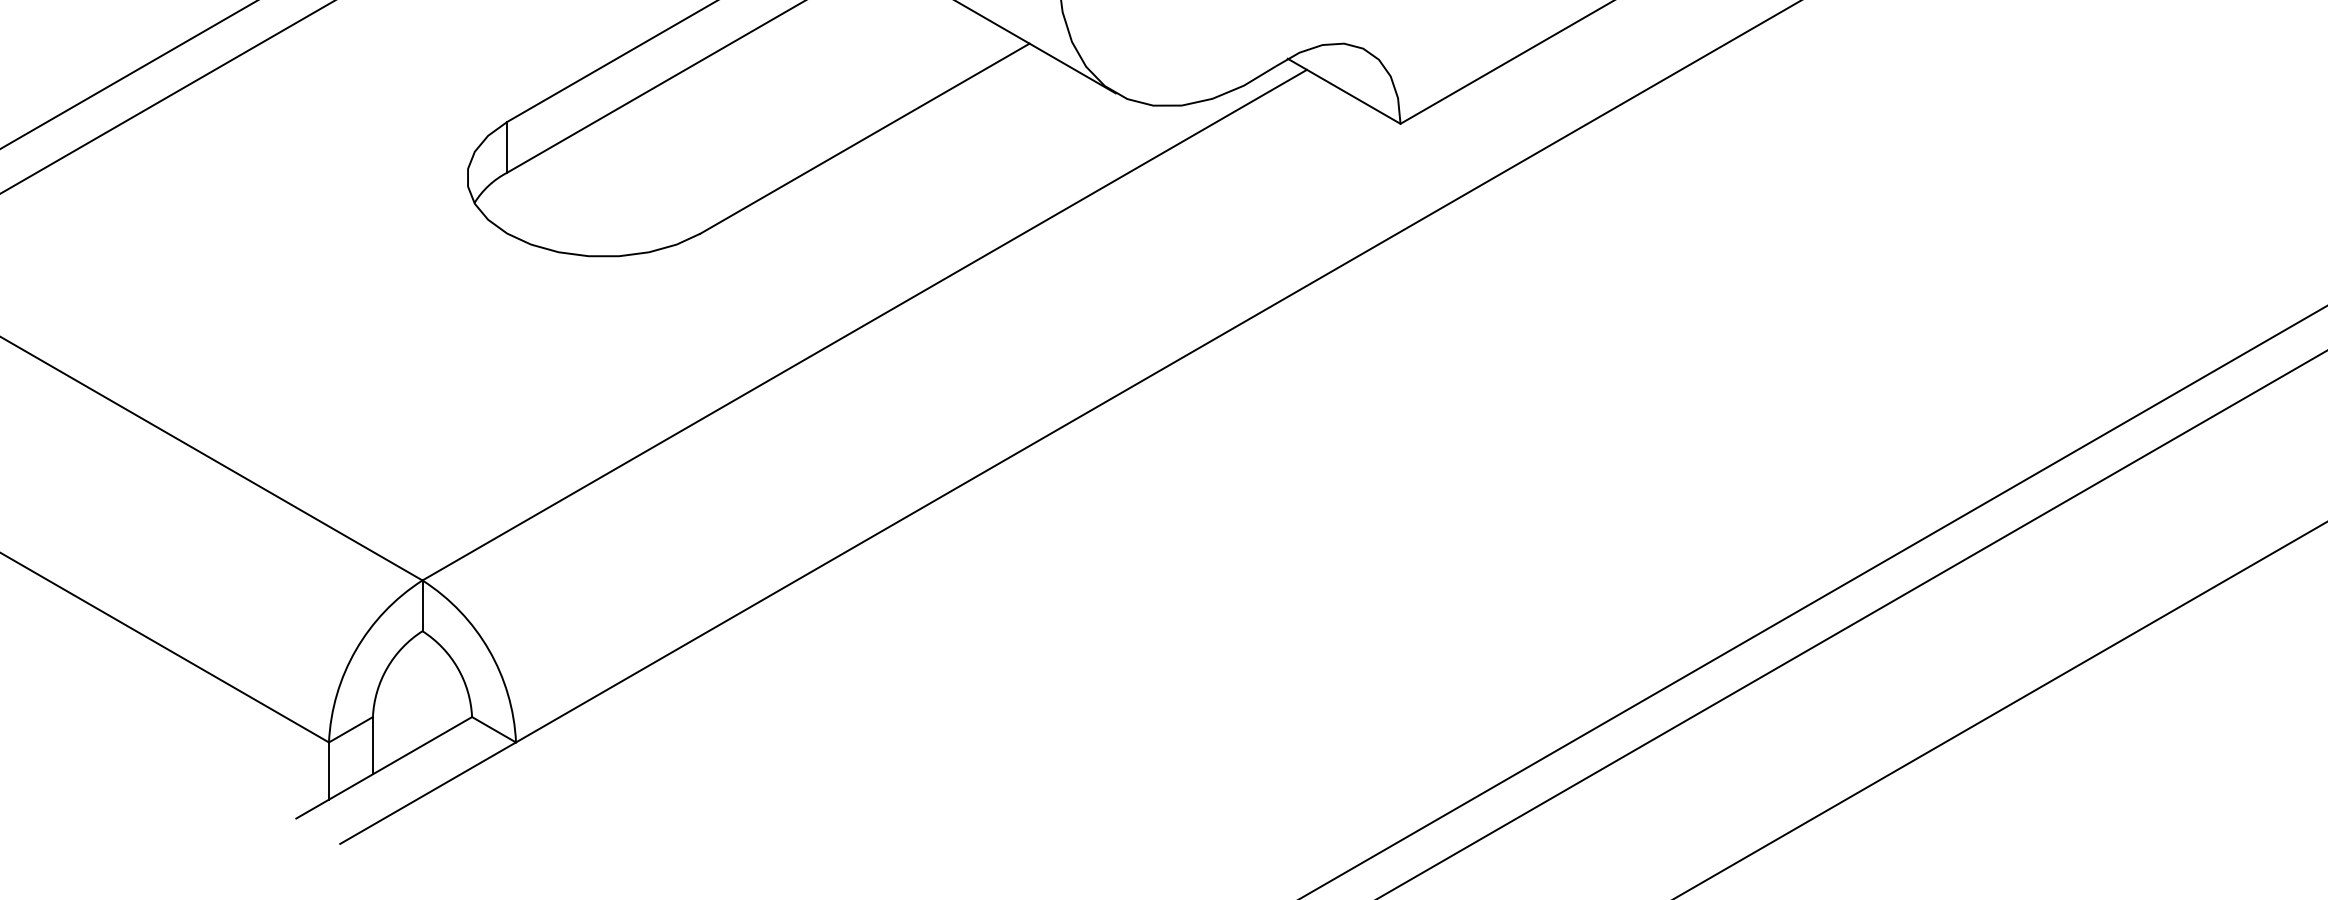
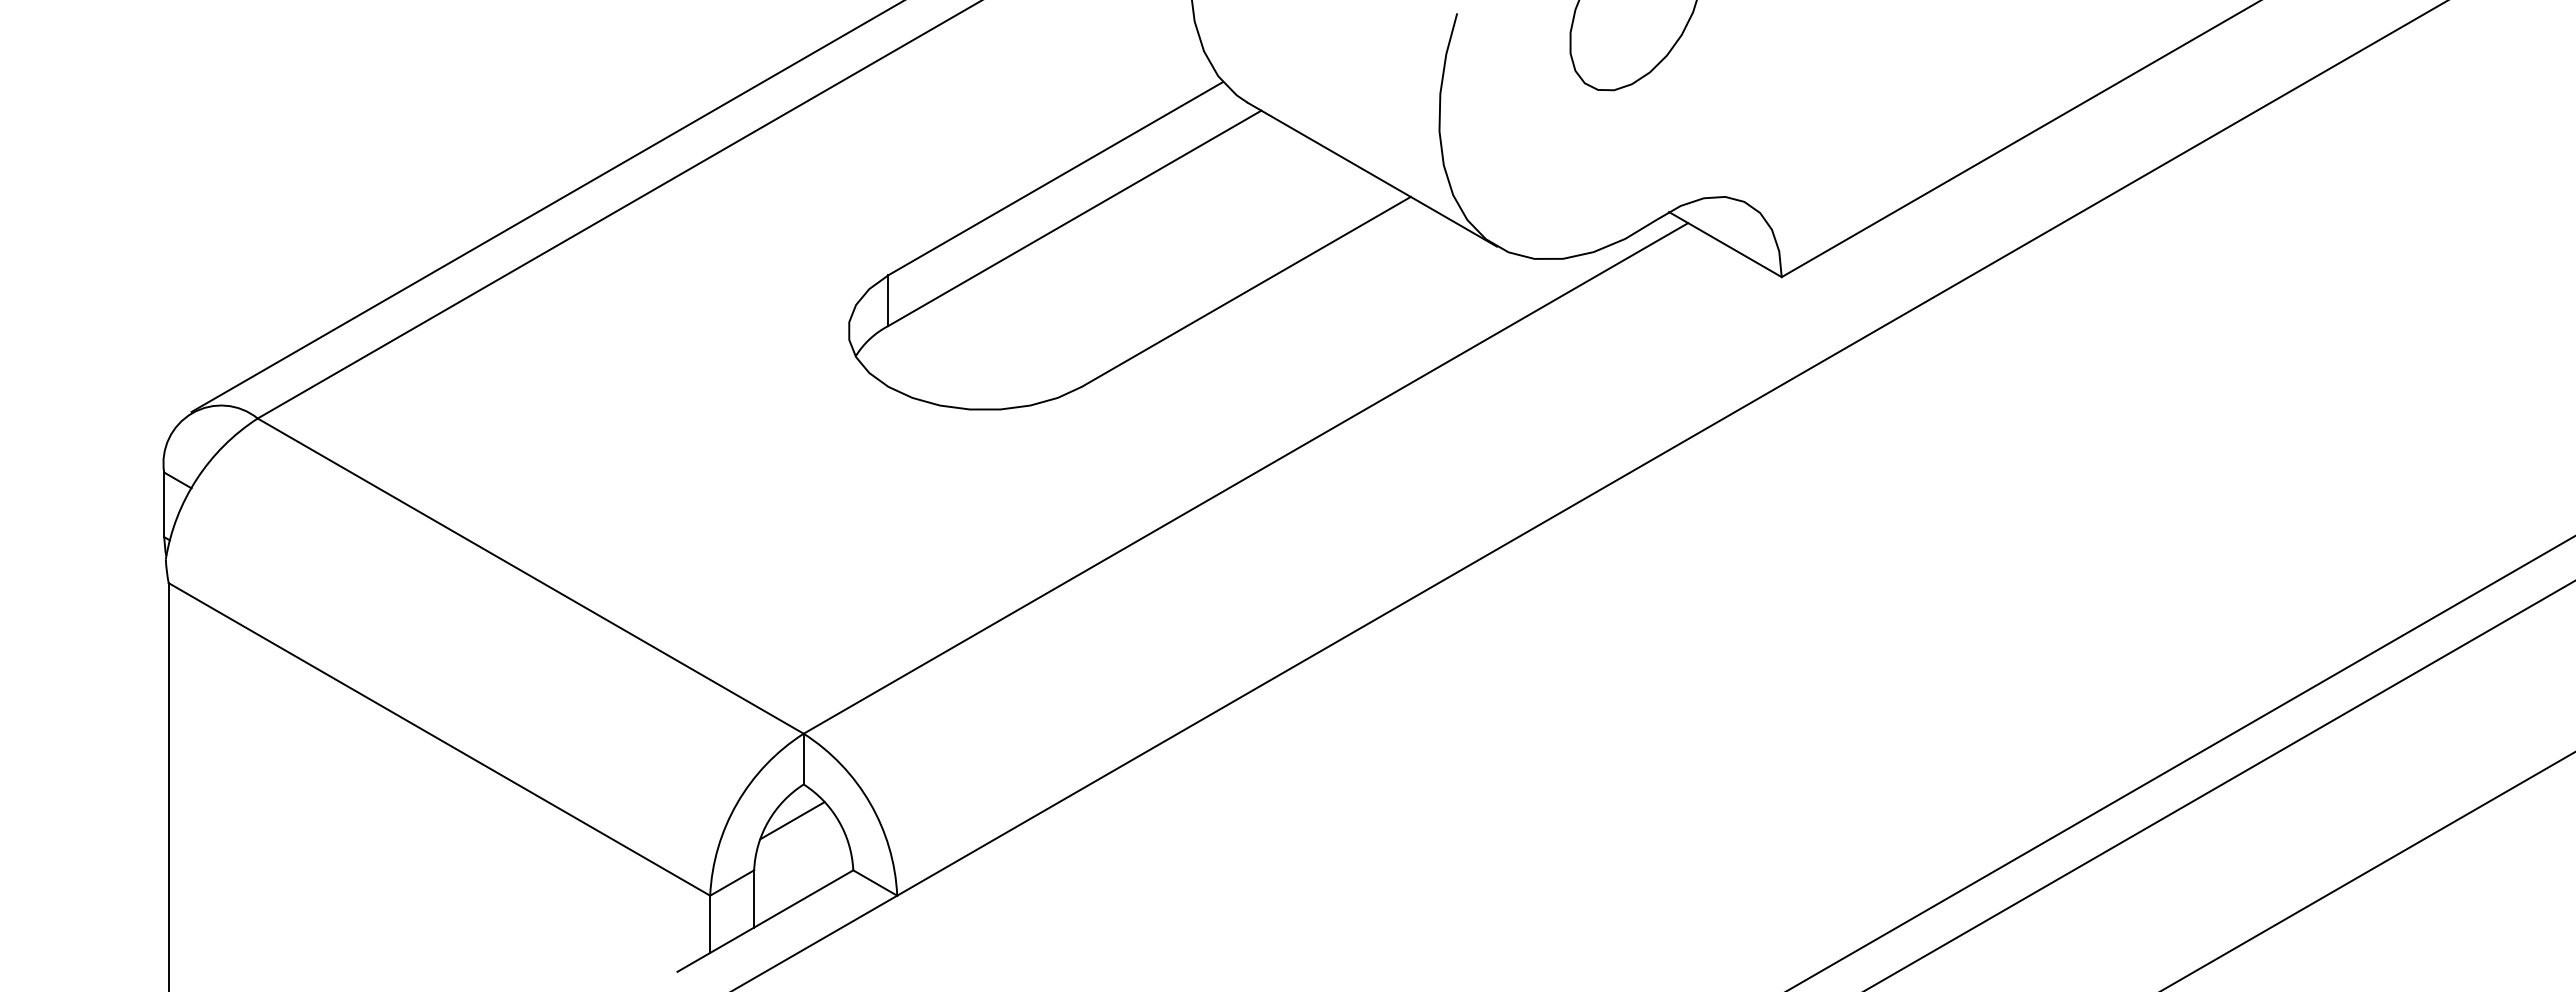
line: (411, 667) -> (792, 820), added

